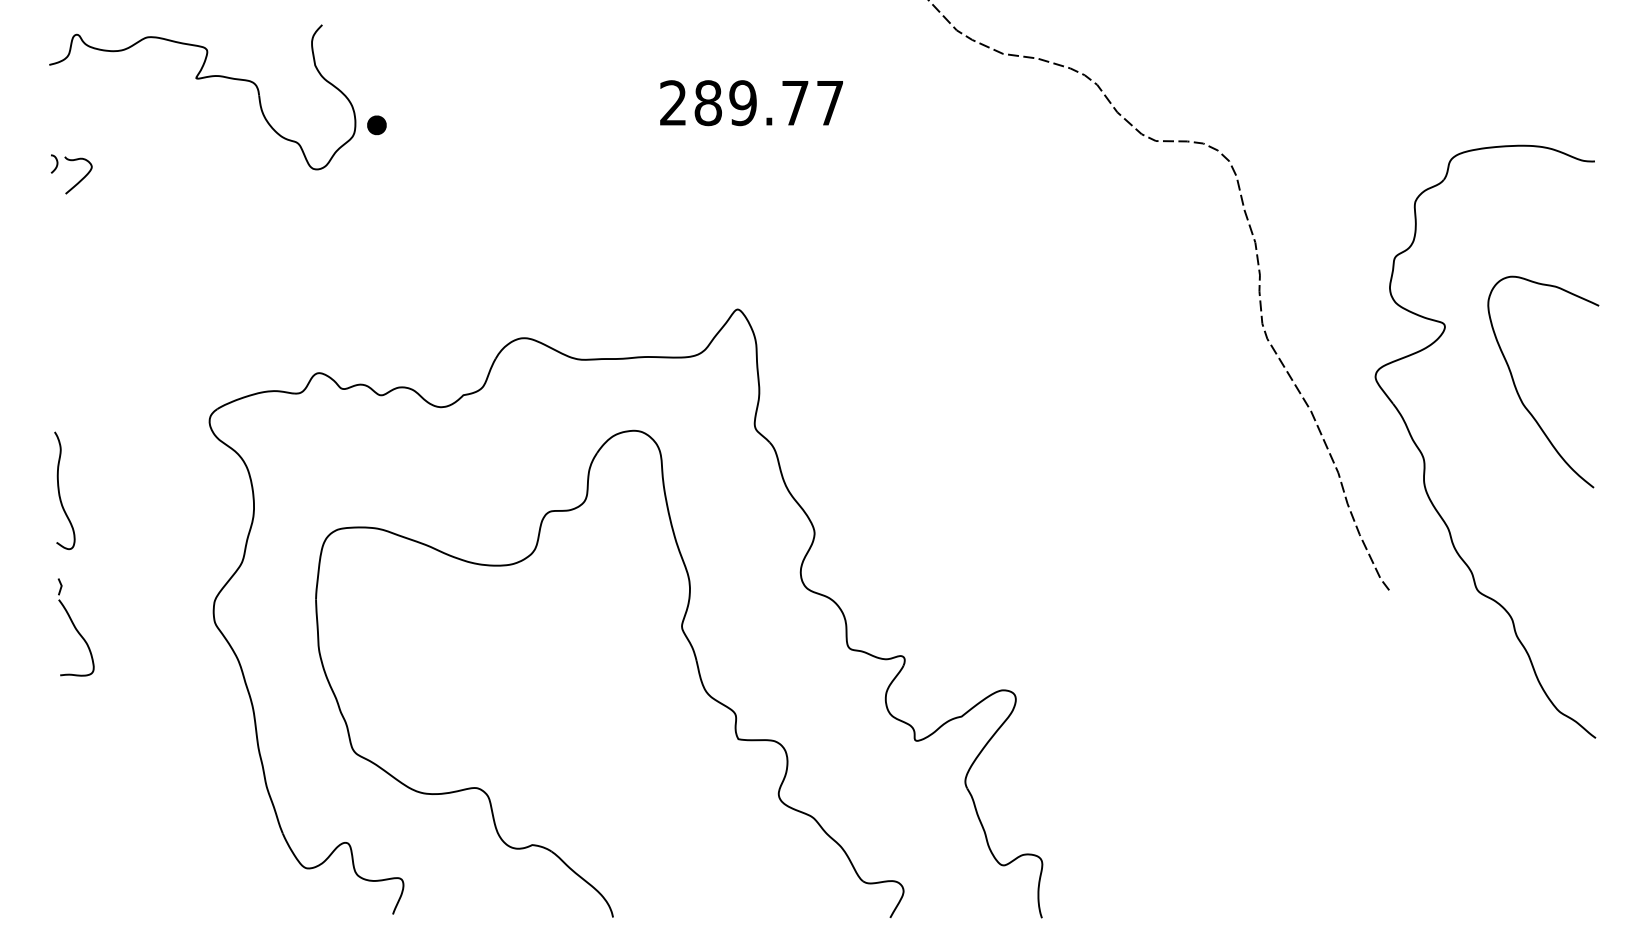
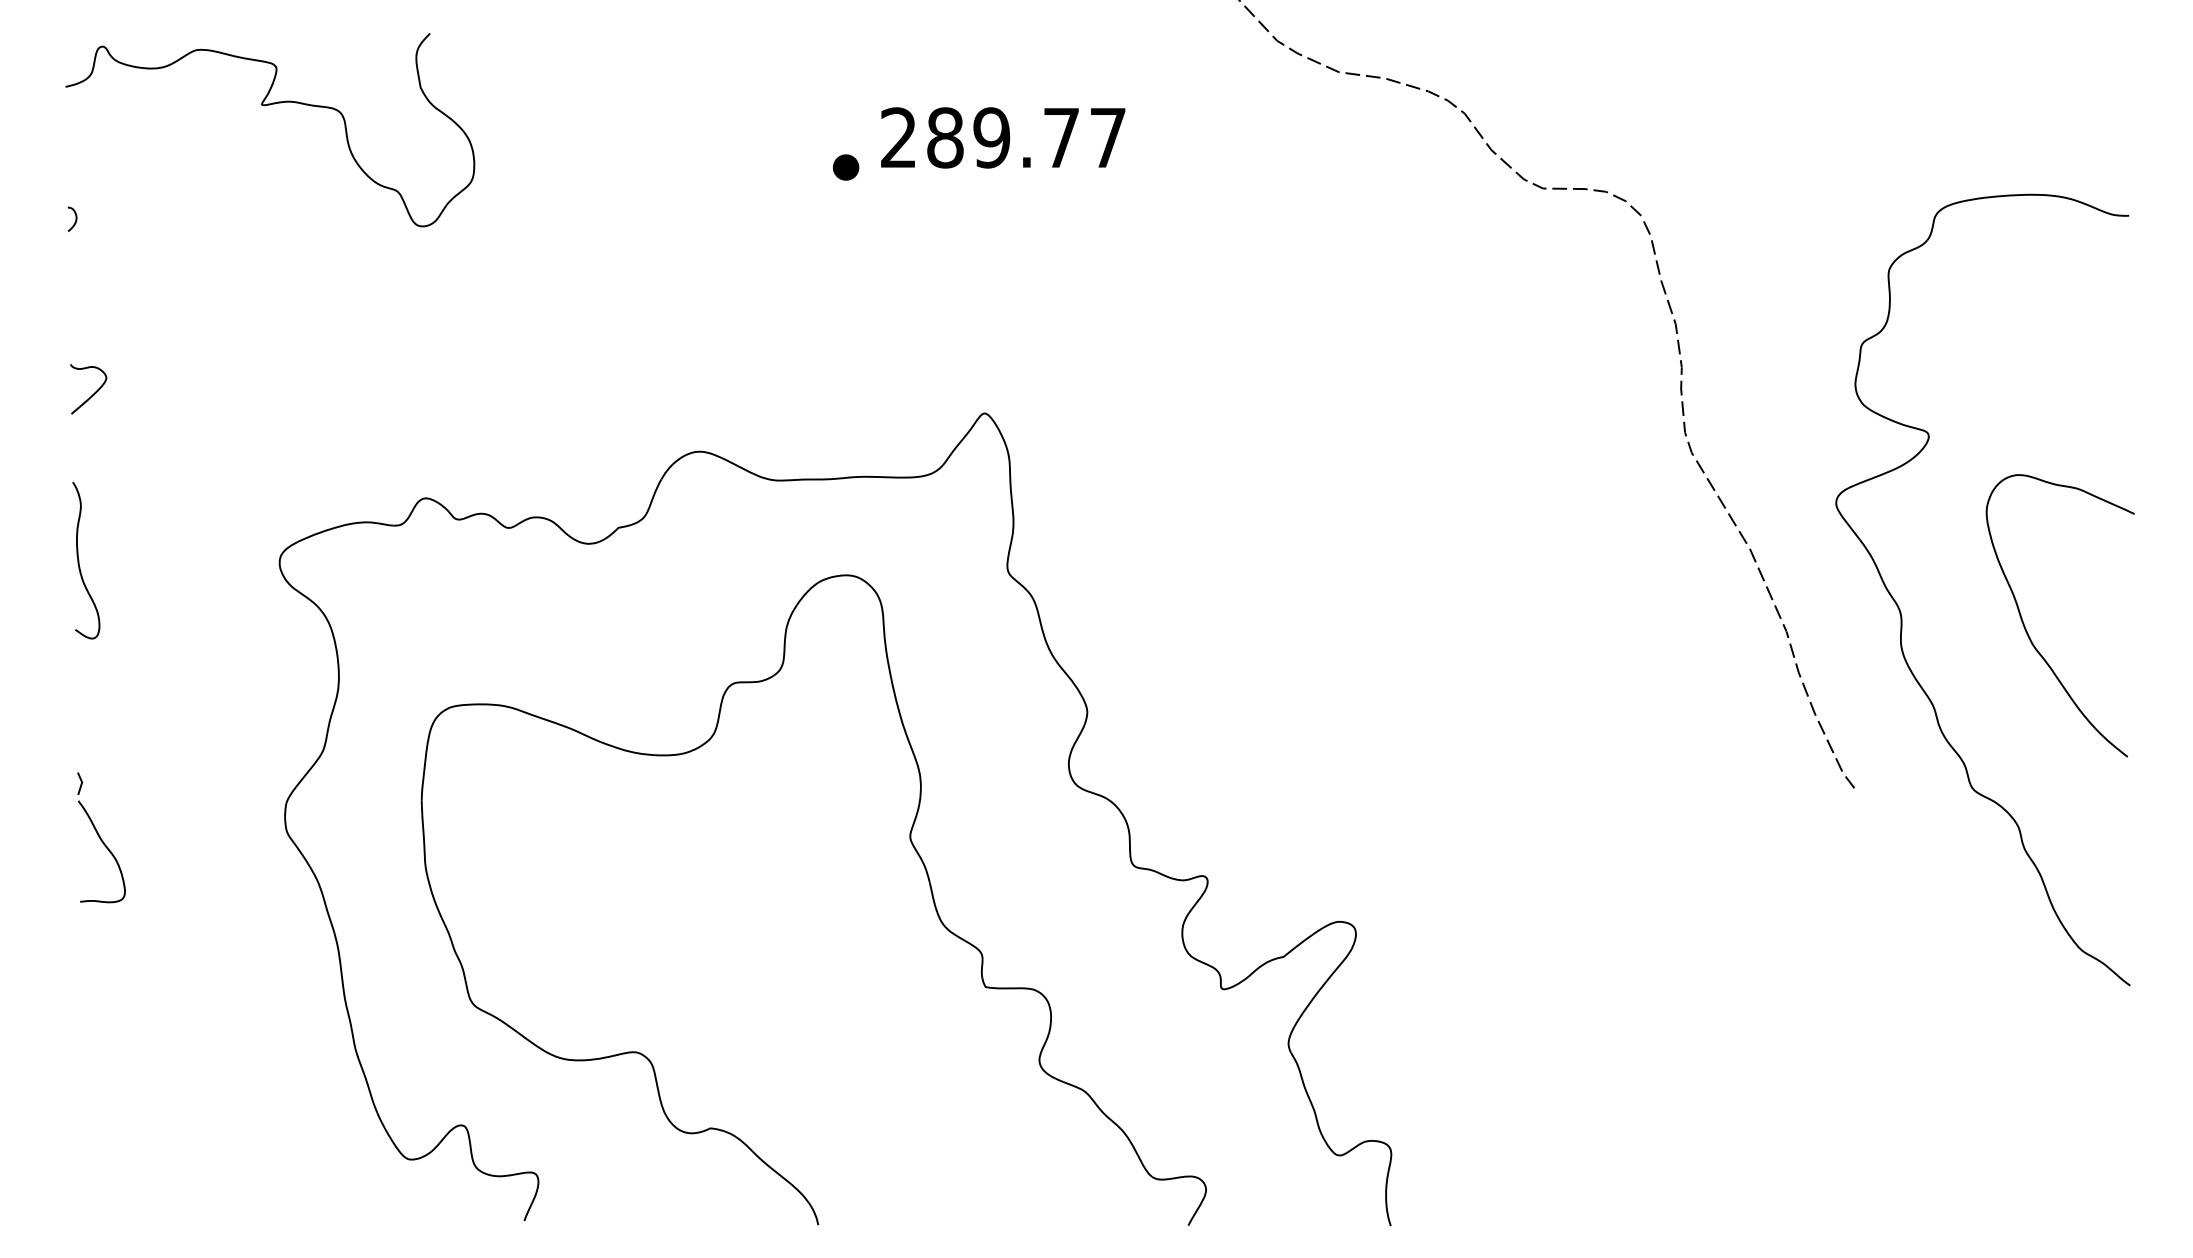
part: (376, 125) -> (845, 167), moved
curve: (81, 178) -> (92, 393), moved
curve: (1518, 391) -> (2026, 628), moved
curve: (59, 490) -> (79, 560), moved

